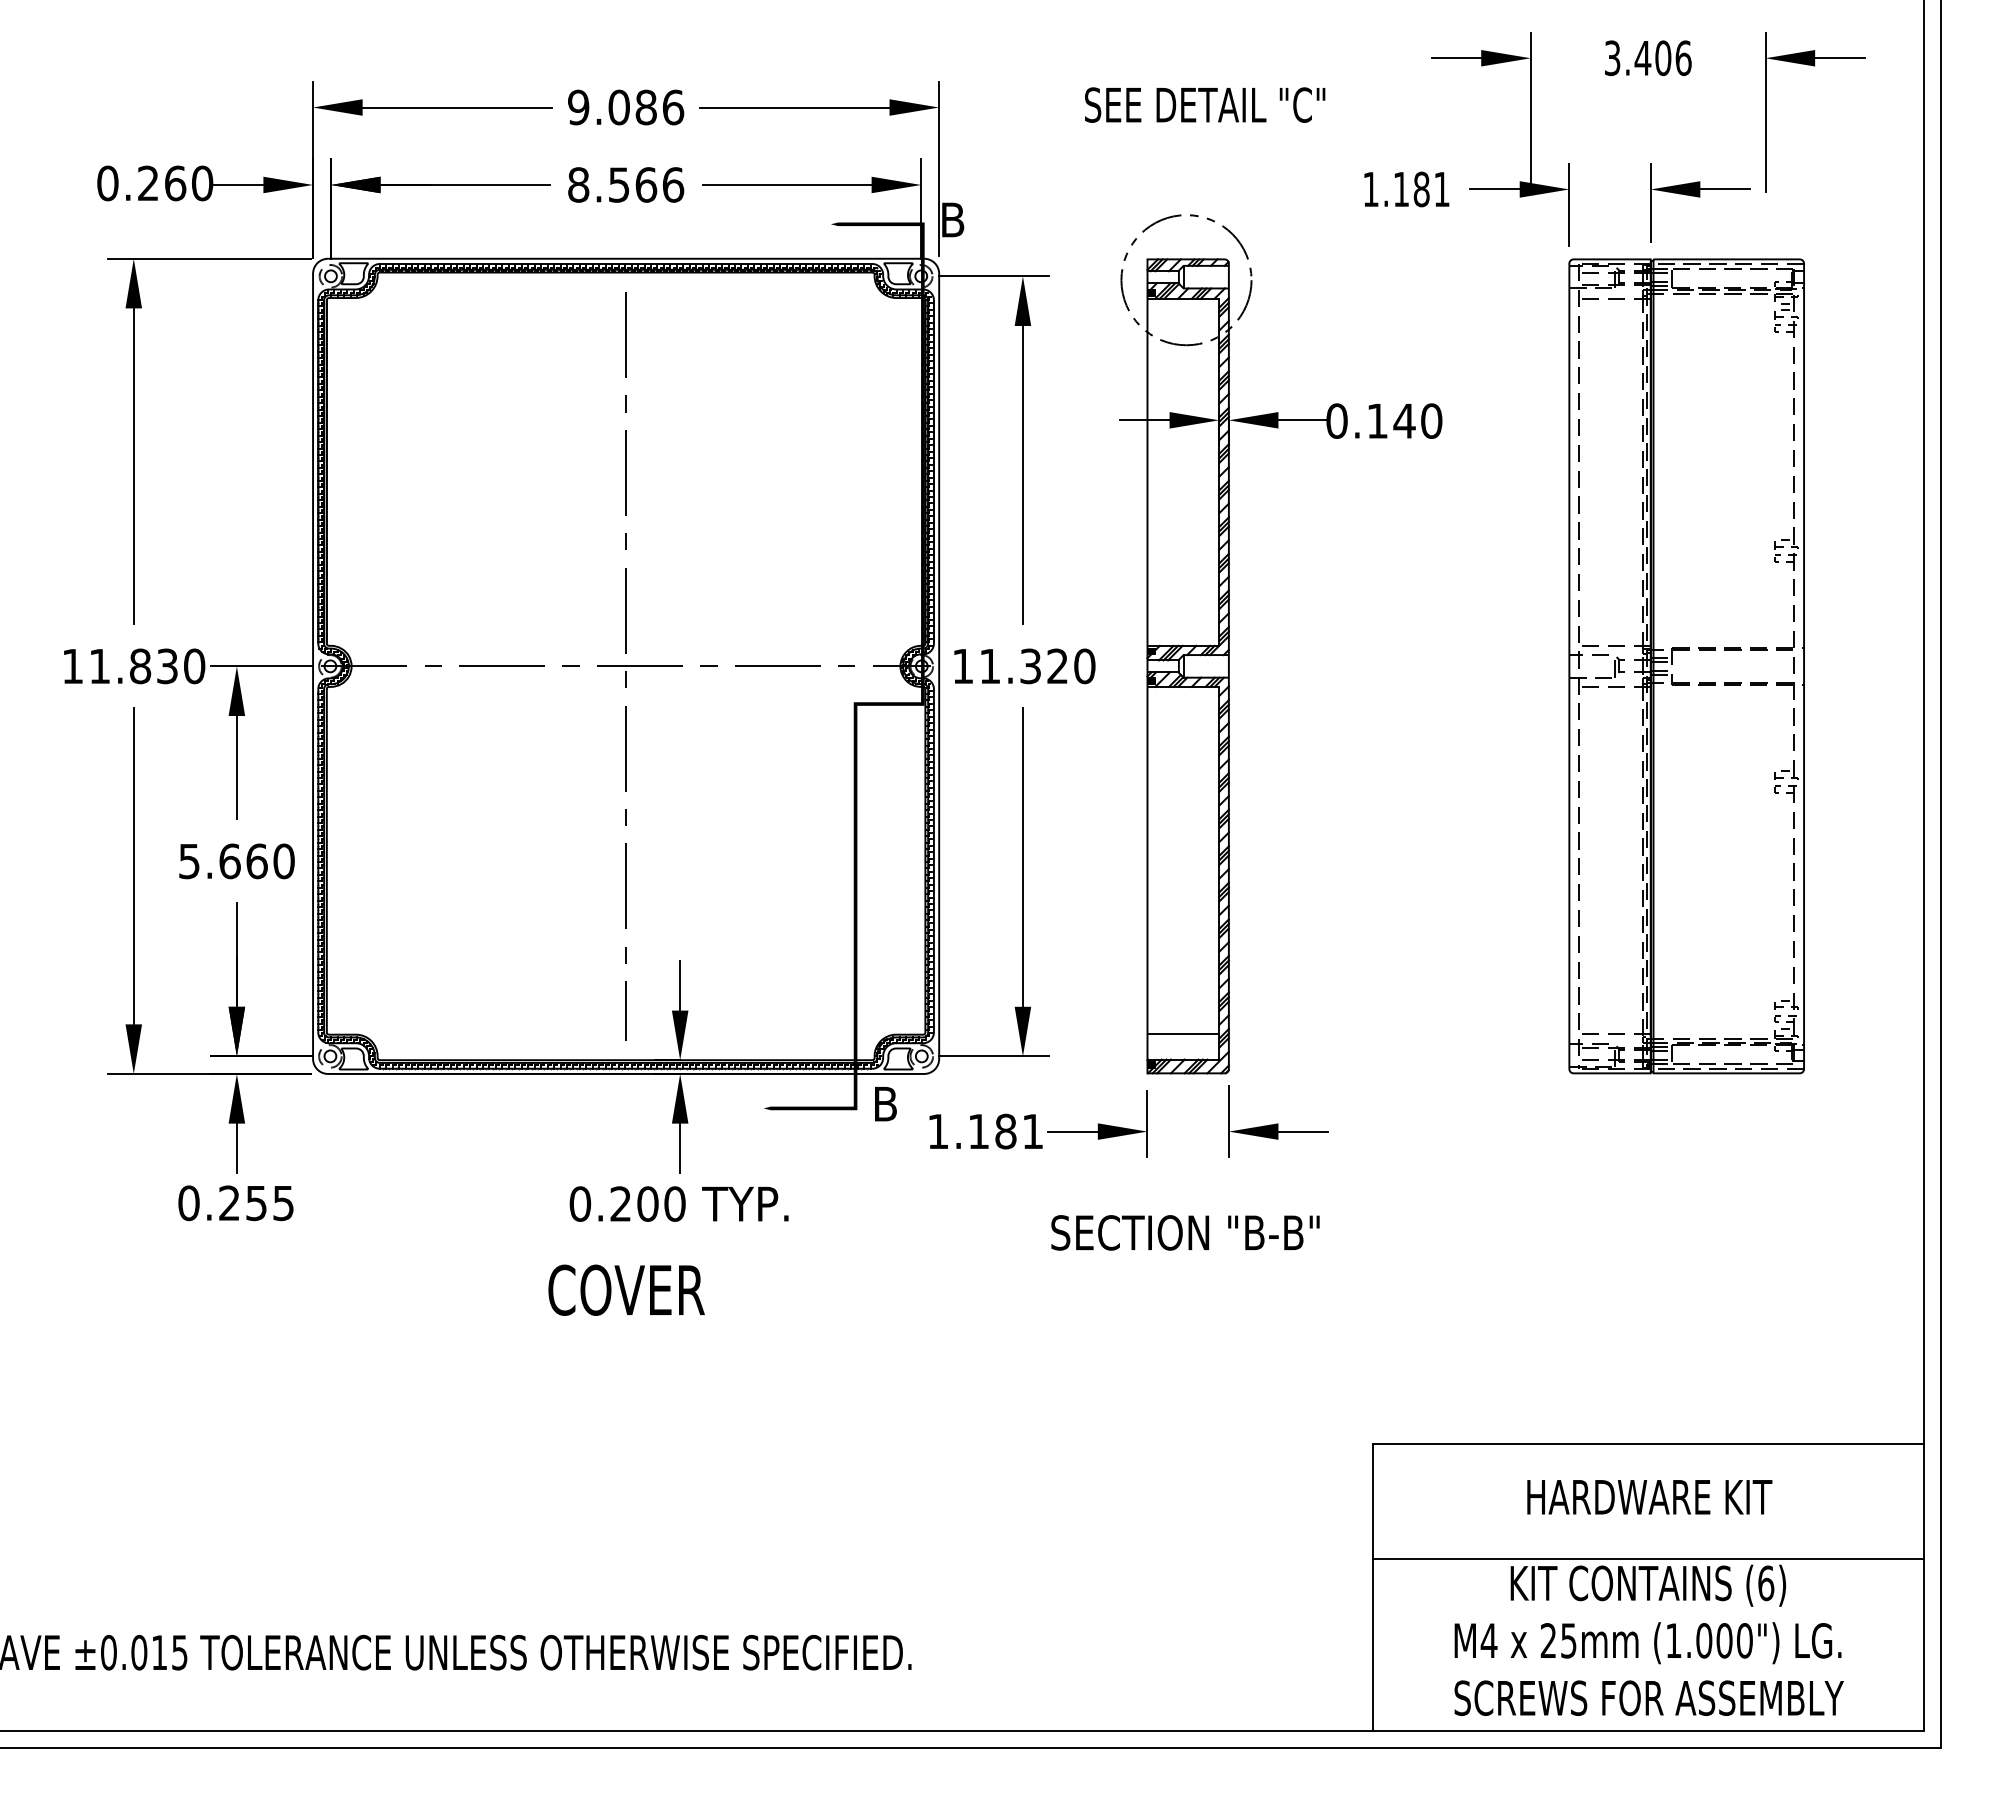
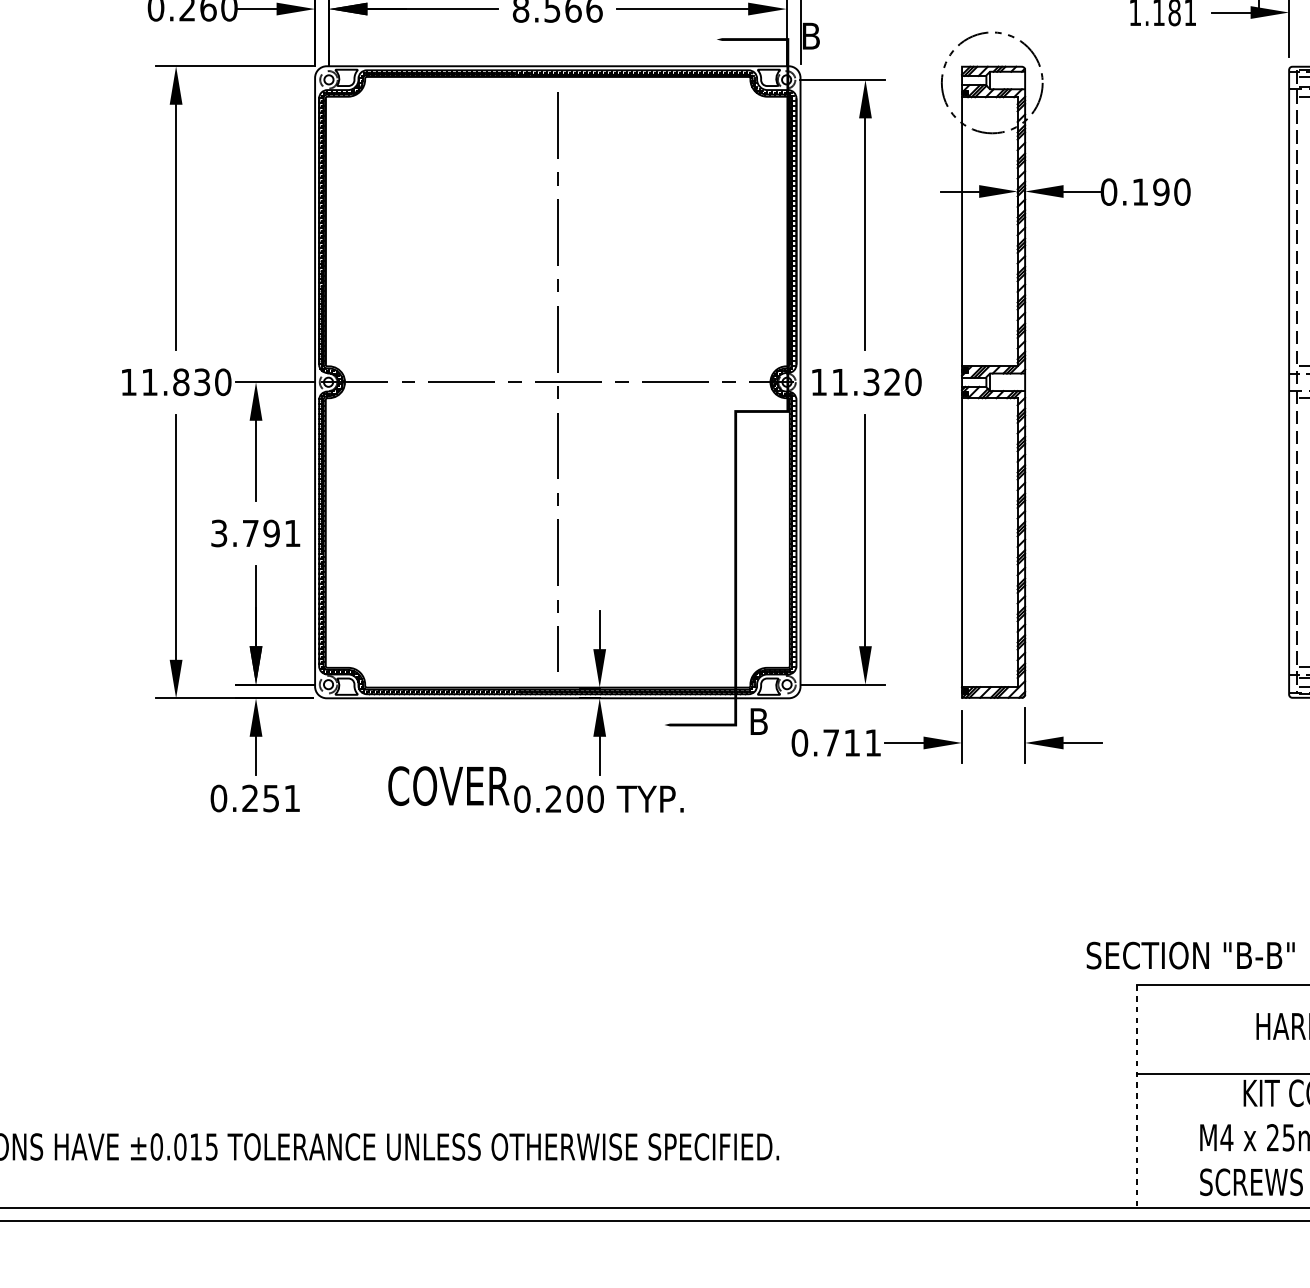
text: (1404, 420) -> (1161, 191), 0.140 -> 0.190
text: (236, 861) -> (255, 533), 5.660 -> 3.791
line: (1183, 1034) -> (989, 667), removed
text: (971, 1131) -> (825, 742), 1.181 -> 0.711
text: (283, 1203) -> (292, 798), 0.255 -> 0.251
text: (1185, 1232) -> (1190, 955), moved
text: (626, 1289) -> (448, 785), moved
line: (1372, 1588) -> (1136, 1097), solid -> dashed

